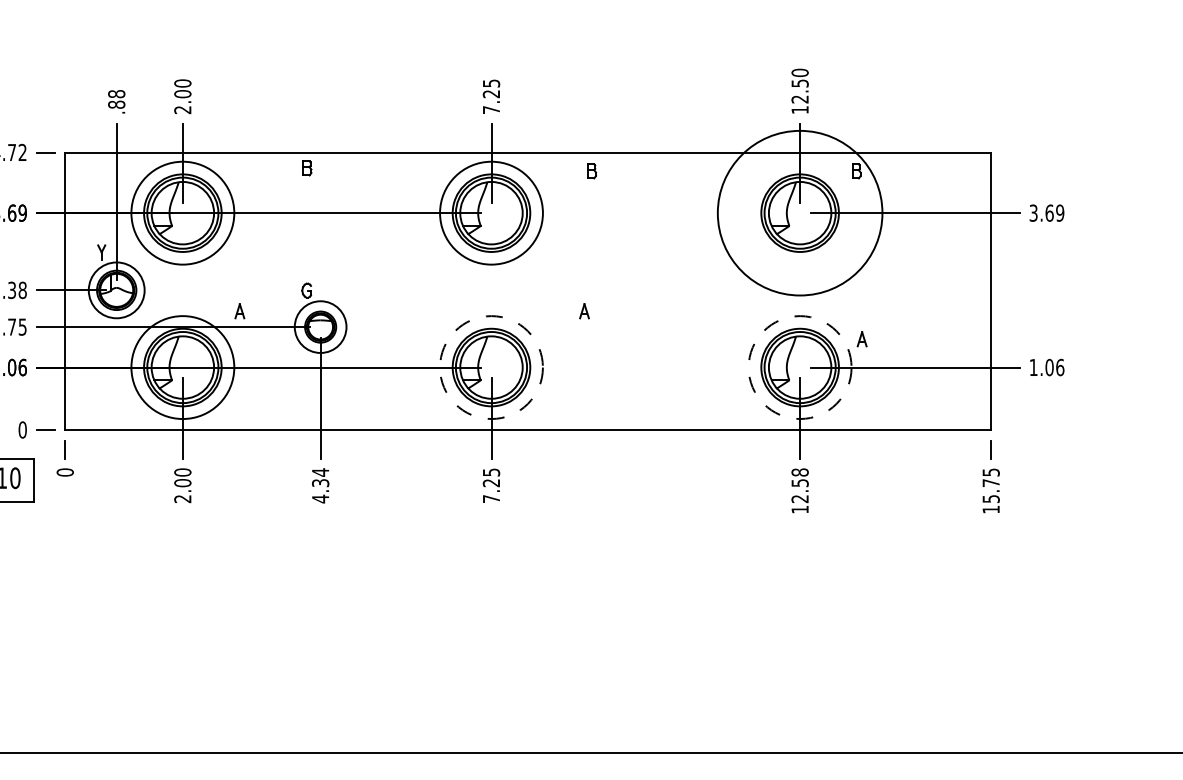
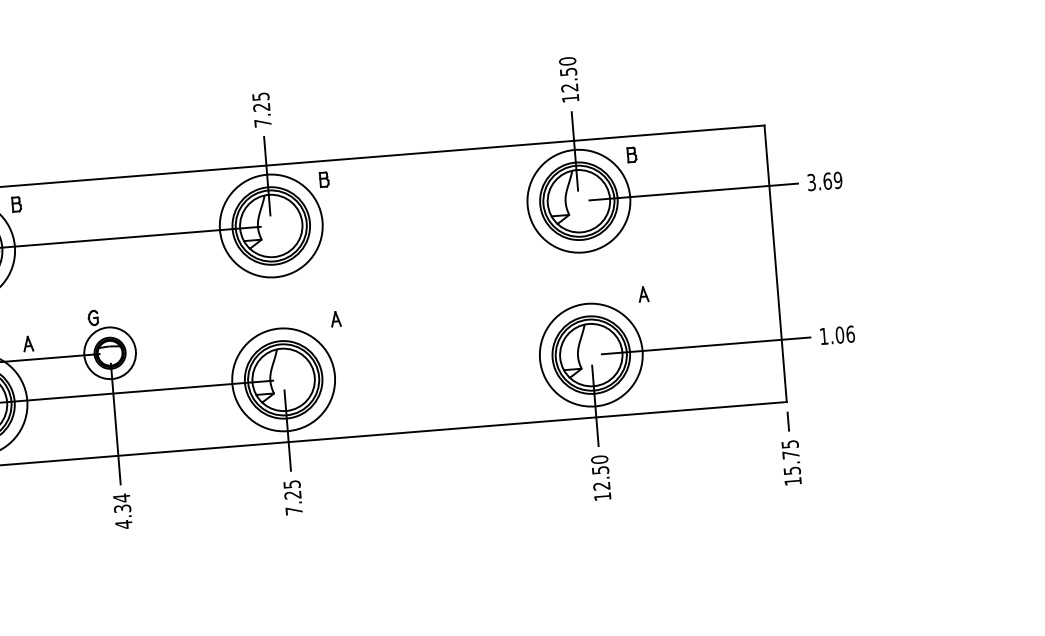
part: (307, 168) -> (16, 204), moved
part: (592, 171) -> (324, 179), moved
circle: (799, 212) -> (578, 200), size x0.62
part: (584, 311) -> (335, 319), moved
part: (861, 339) -> (642, 294), moved
circle: (491, 367) -> (283, 379), dashed -> solid
circle: (799, 367) -> (590, 355), dashed -> solid
text: (800, 472) -> (600, 459), 12.58 -> 12.50

